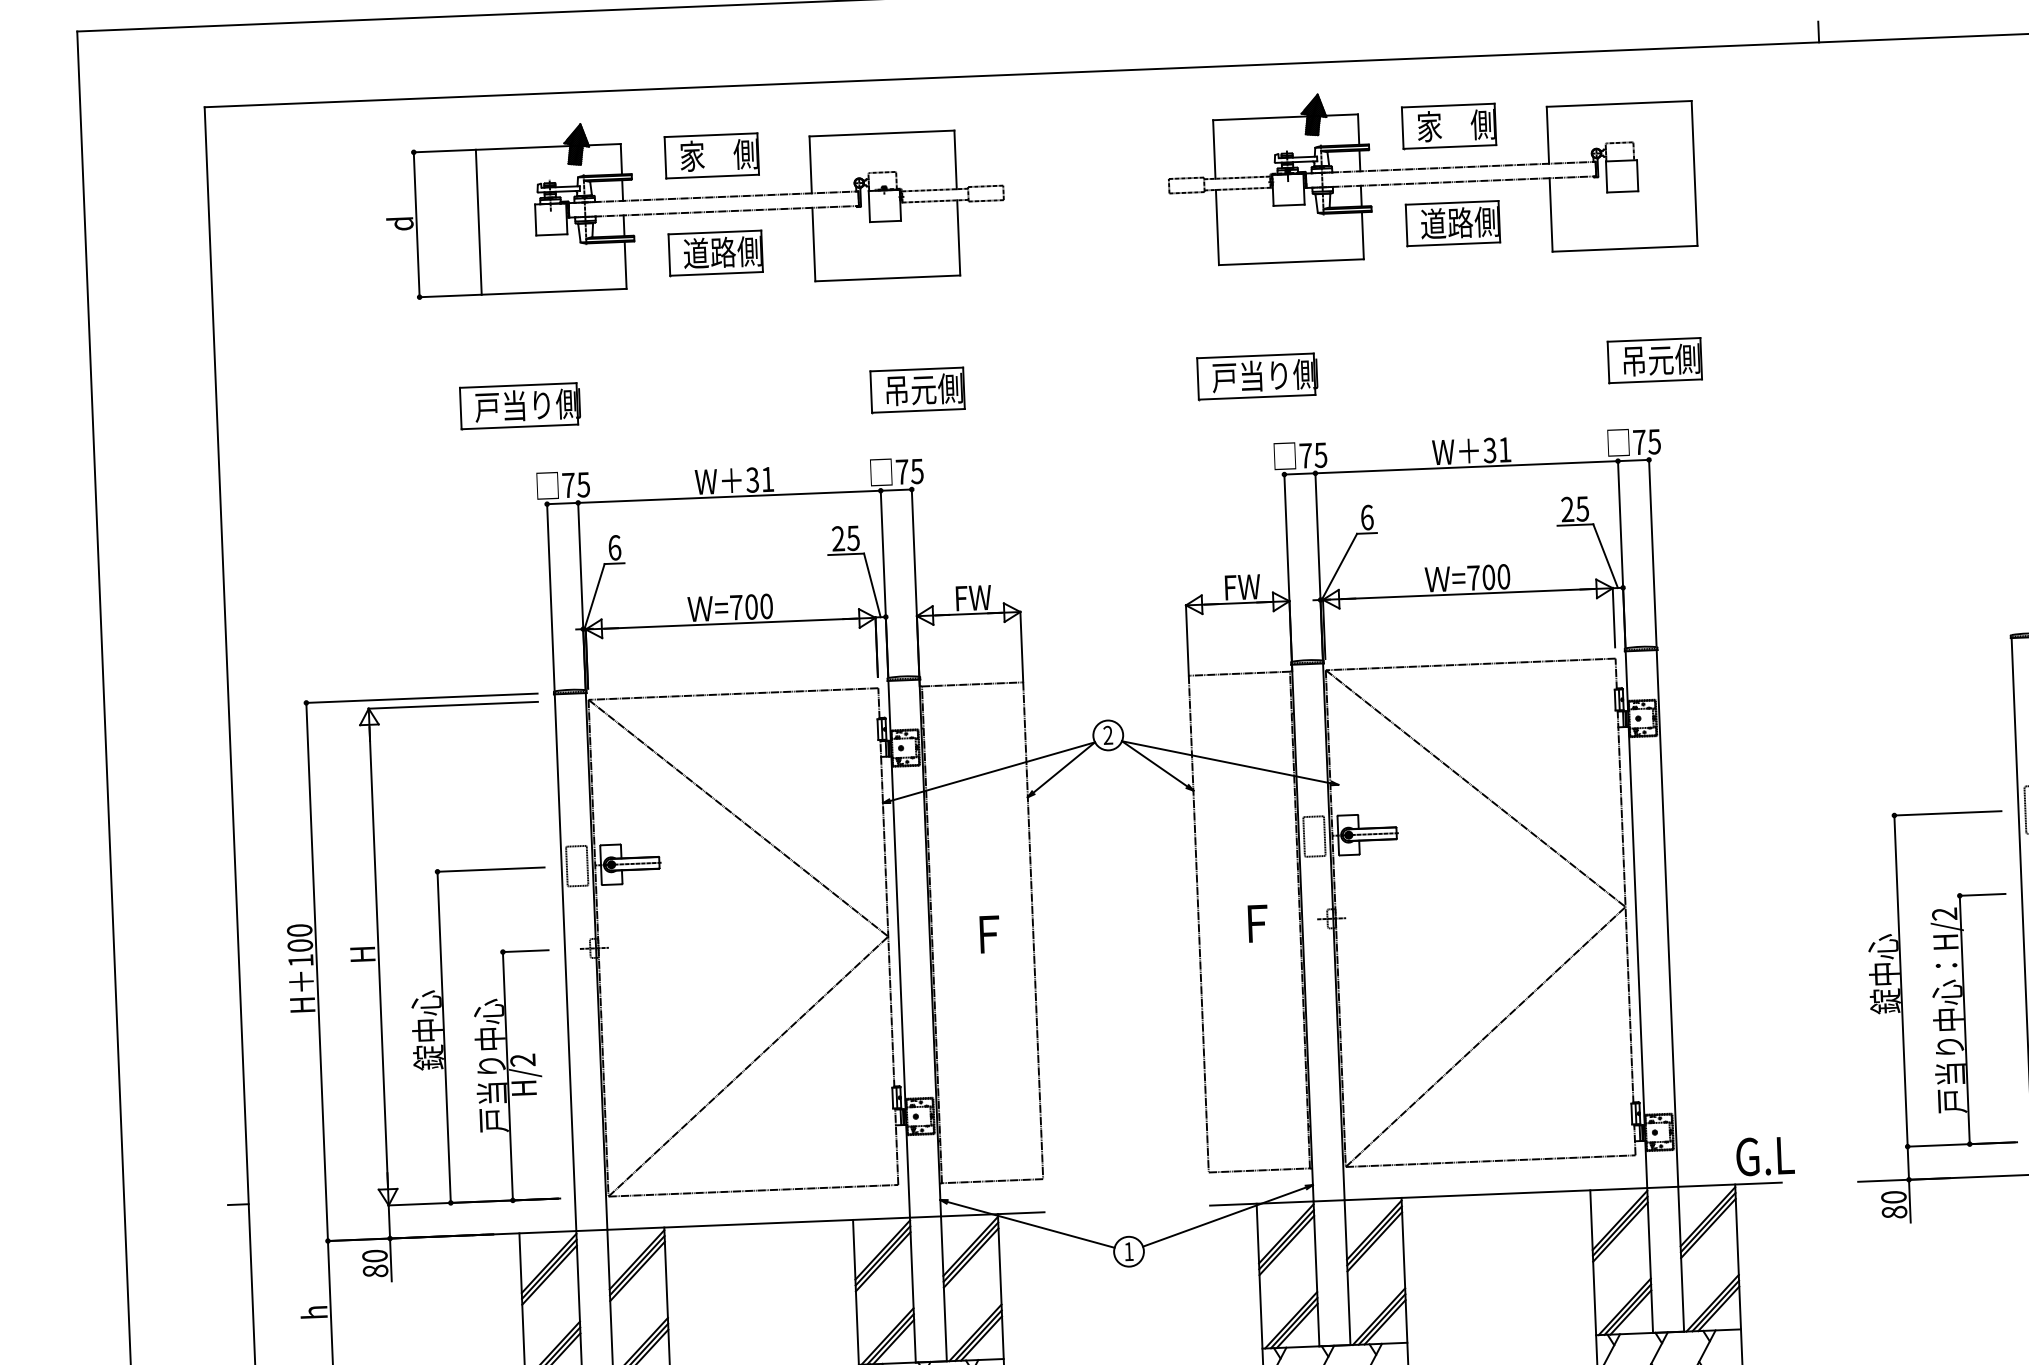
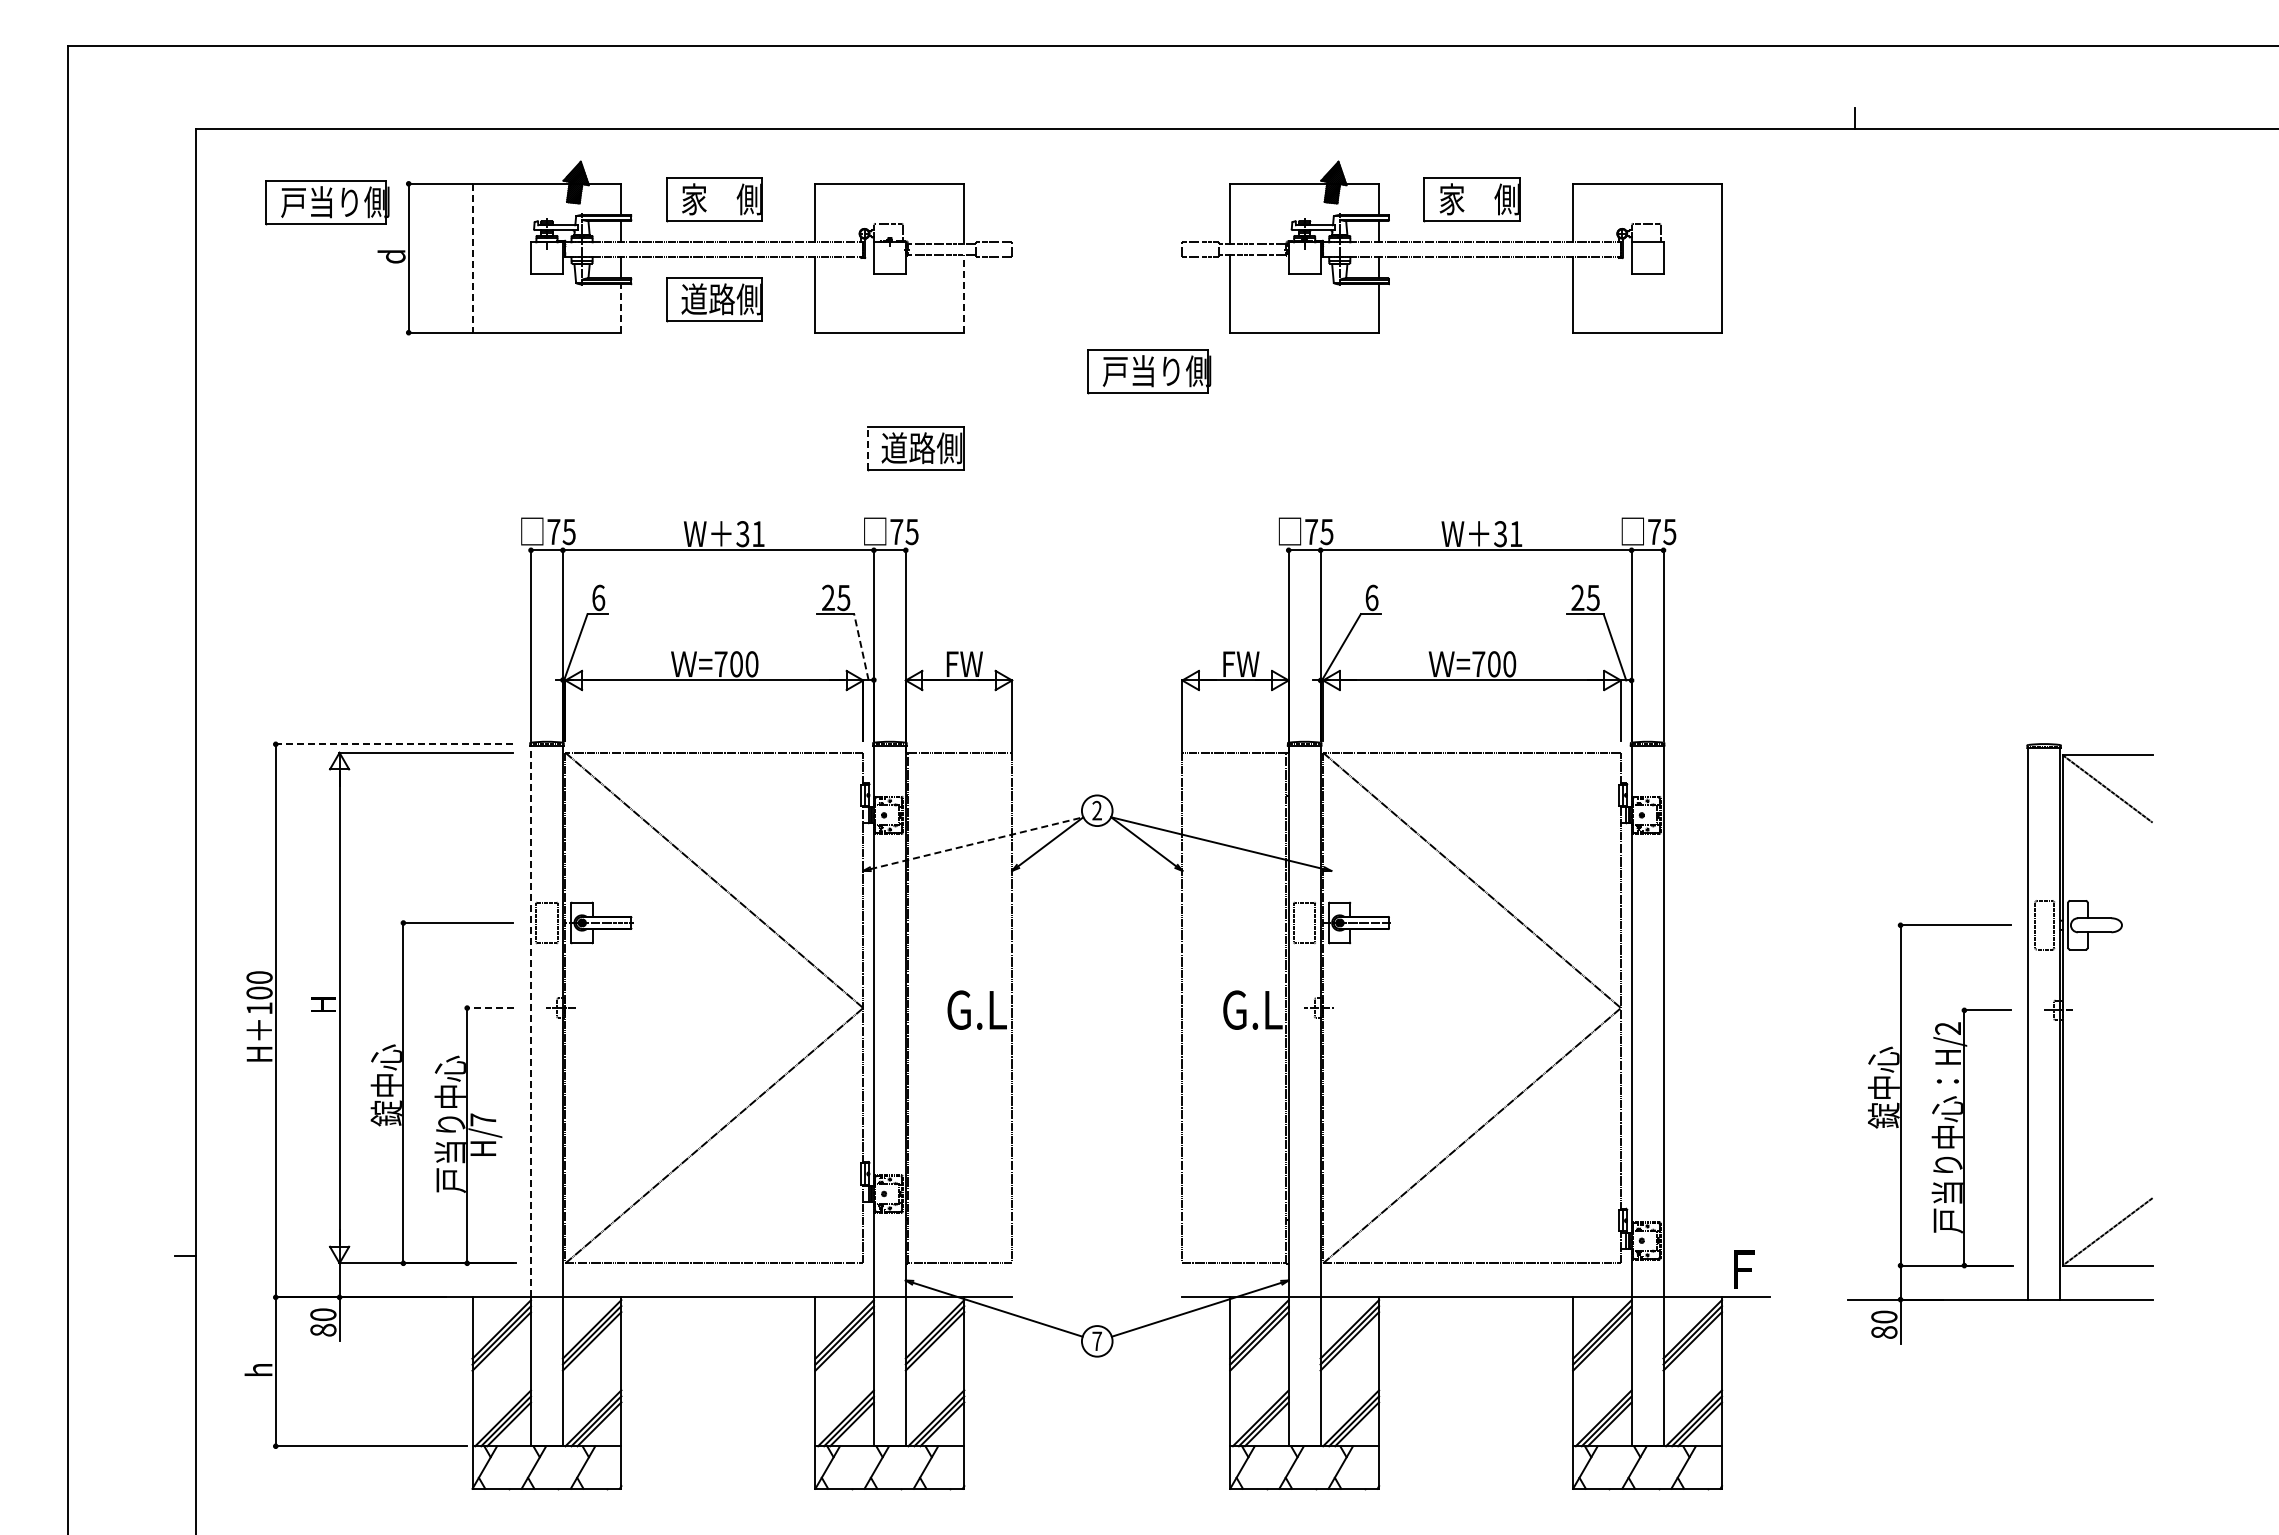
line: (478, 222) -> (472, 258), solid -> dashed
part: (1452, 223) -> (1471, 299), removed
line: (958, 238) -> (964, 294), solid -> dashed
line: (625, 265) -> (621, 308), solid -> dashed
part: (1654, 360) -> (1673, 448), removed
part: (1257, 376) -> (1149, 371), moved
text: (910, 390) -> (908, 448), 吊元側 -> 道路側
line: (871, 391) -> (868, 448), solid -> dashed
part: (520, 406) -> (327, 202), moved
line: (872, 585) -> (861, 647), solid -> dashed
line: (420, 698) -> (393, 744), solid -> dashed
line: (992, 772) -> (976, 843), solid -> dashed
text: (1267, 922) -> (1252, 1009), Ｆ -> G.L
text: (998, 933) -> (976, 1009), Ｆ -> G.L
line: (525, 951) -> (490, 1008), solid -> dashed
line: (566, 962) -> (531, 1021), solid -> dashed
text: (523, 1059) -> (483, 1119), H/2 -> H/7
text: (1764, 1156) -> (1753, 1269), G.L -> Ｆ
text: (1128, 1250) -> (1096, 1340), 1 -> 7

